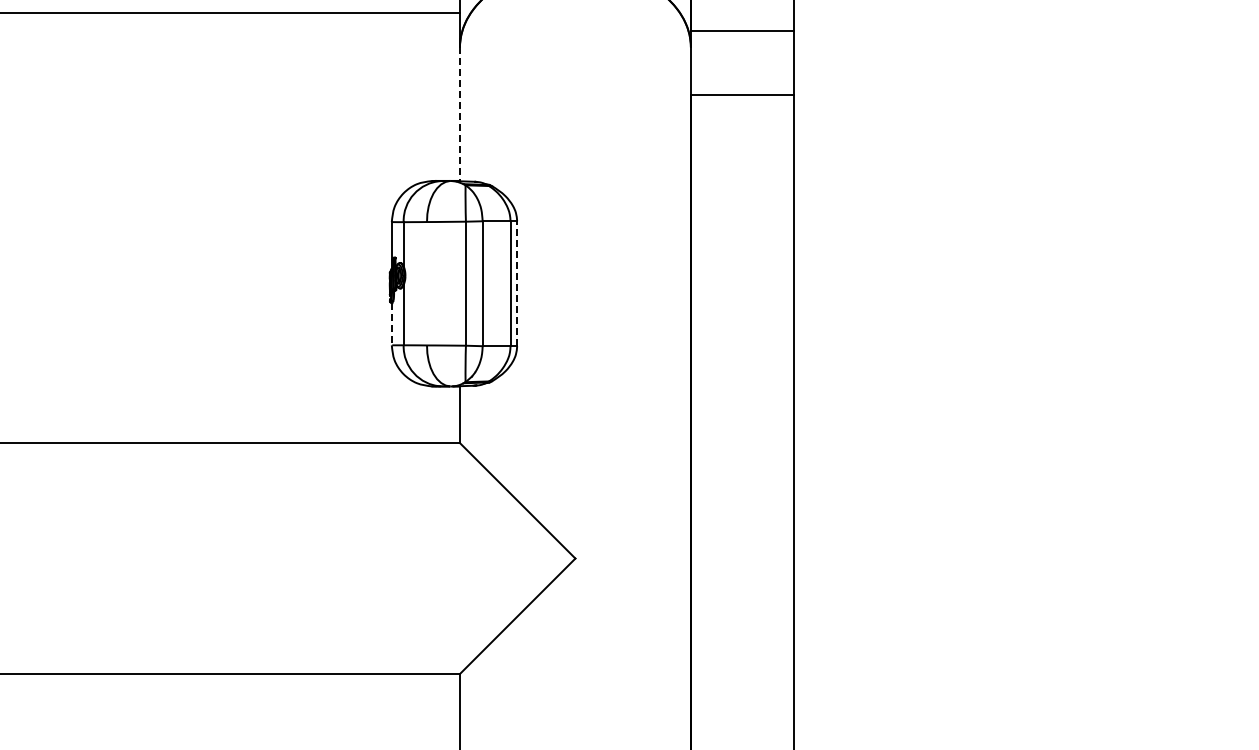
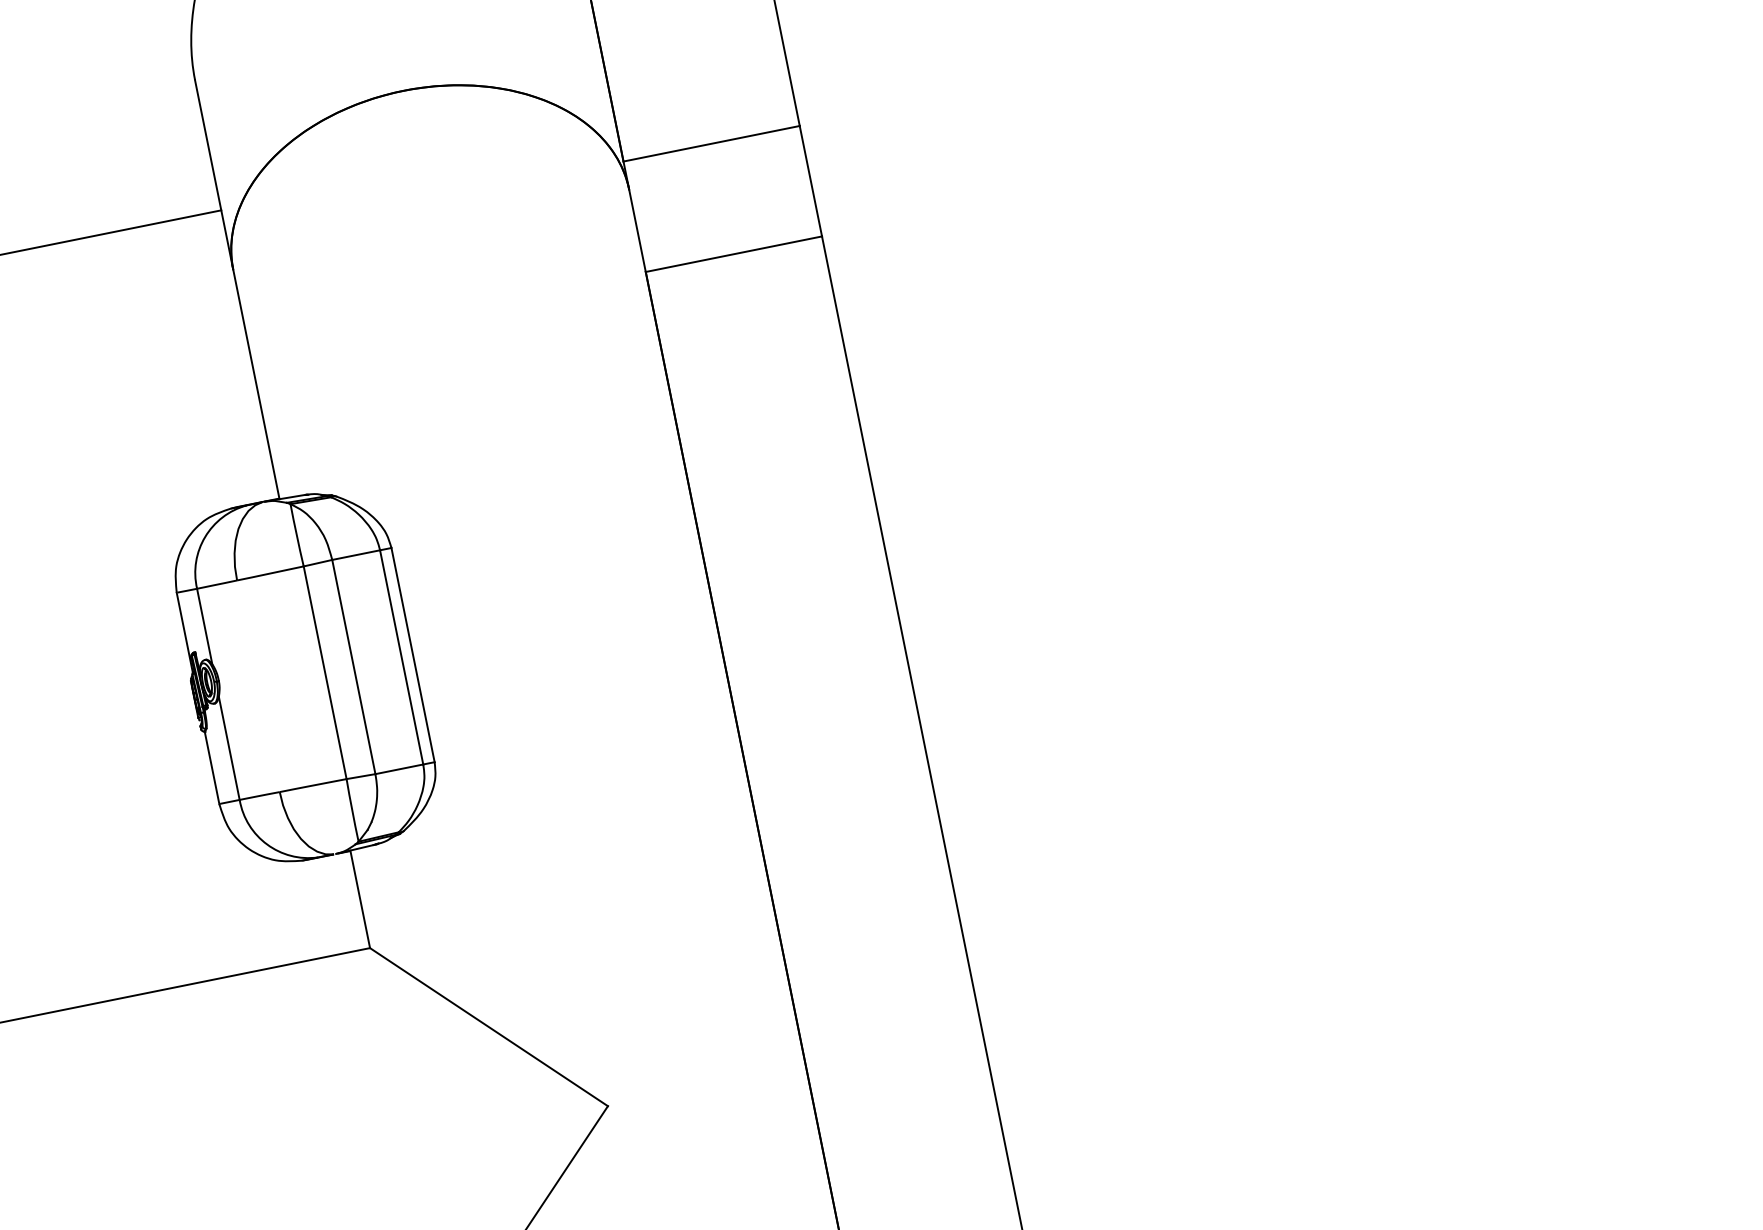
line: (459, 114) -> (255, 384), dashed -> solid
line: (517, 283) -> (413, 654), dashed -> solid
line: (391, 324) -> (211, 768), dashed -> solid

